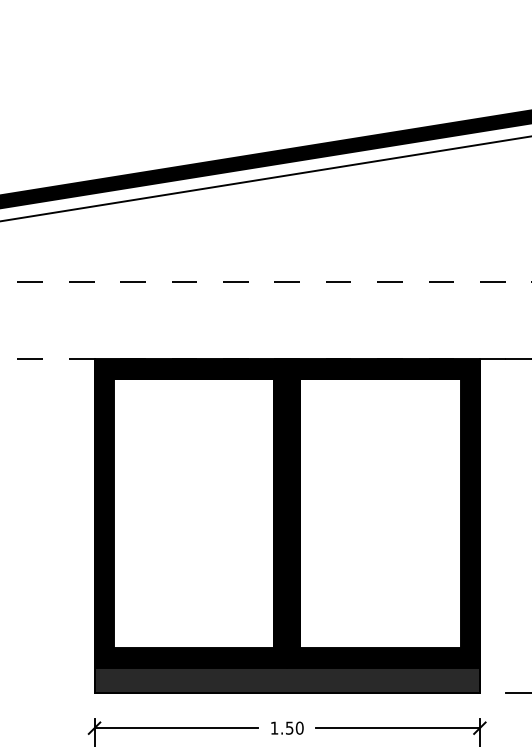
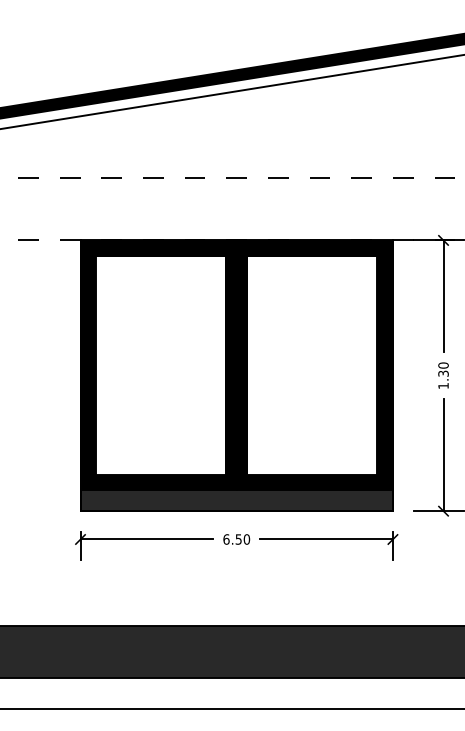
text: (274, 728) -> (226, 539), 1.50 -> 6.50

